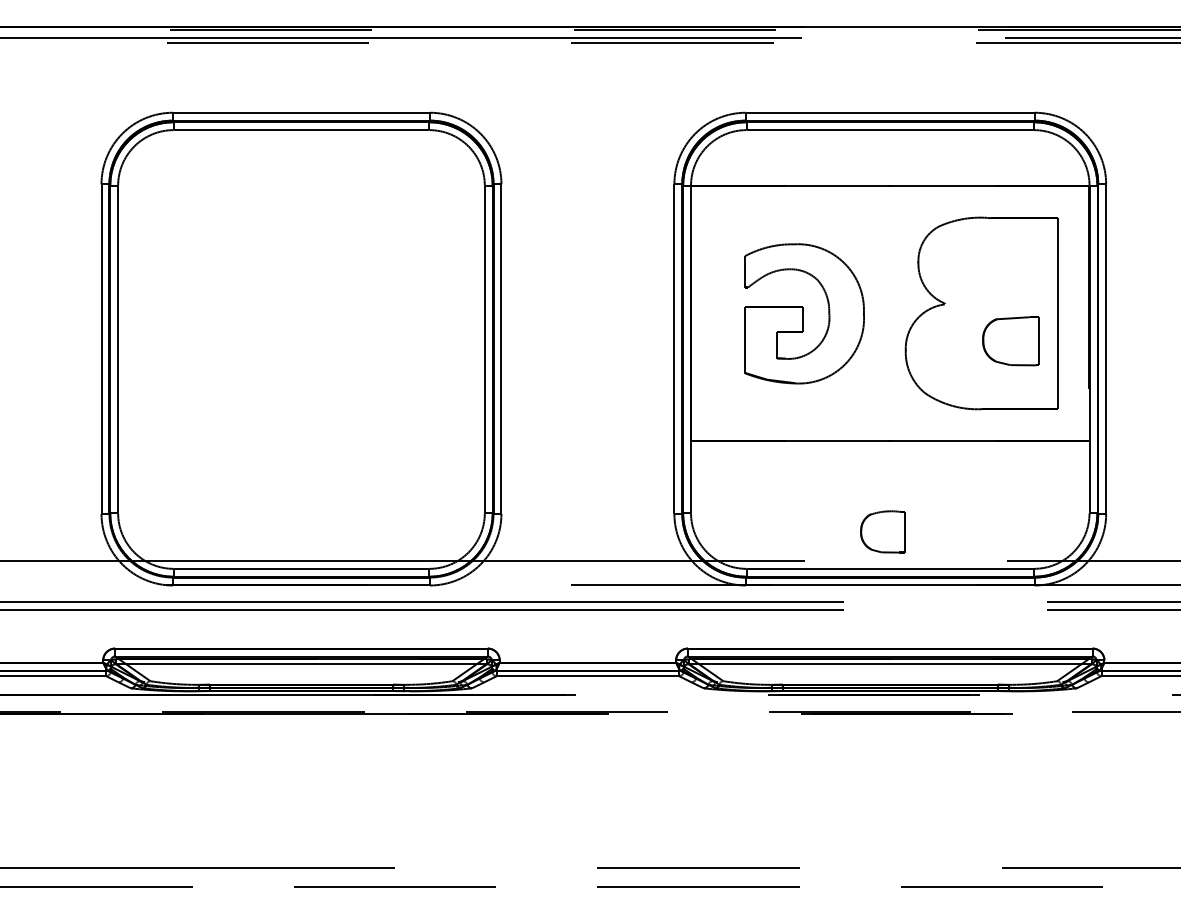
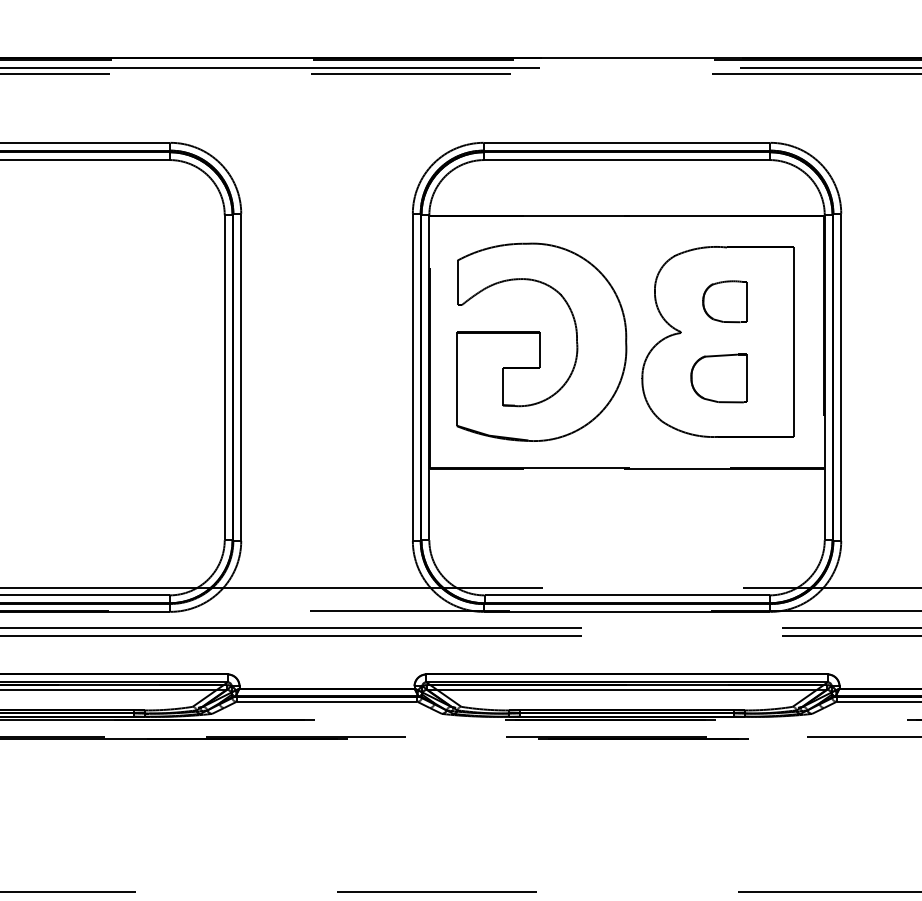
part: (804, 313) -> (541, 342), size x1.43
part: (1010, 341) -> (718, 378), moved
part: (882, 531) -> (724, 301), moved

